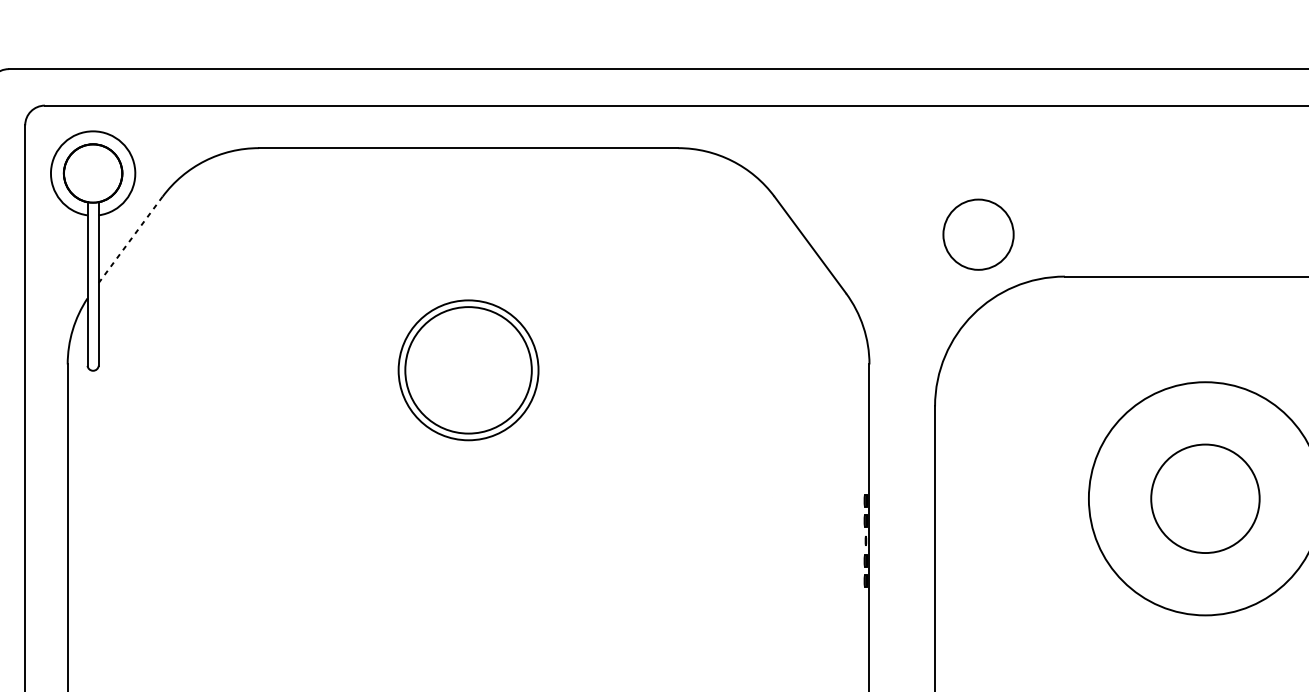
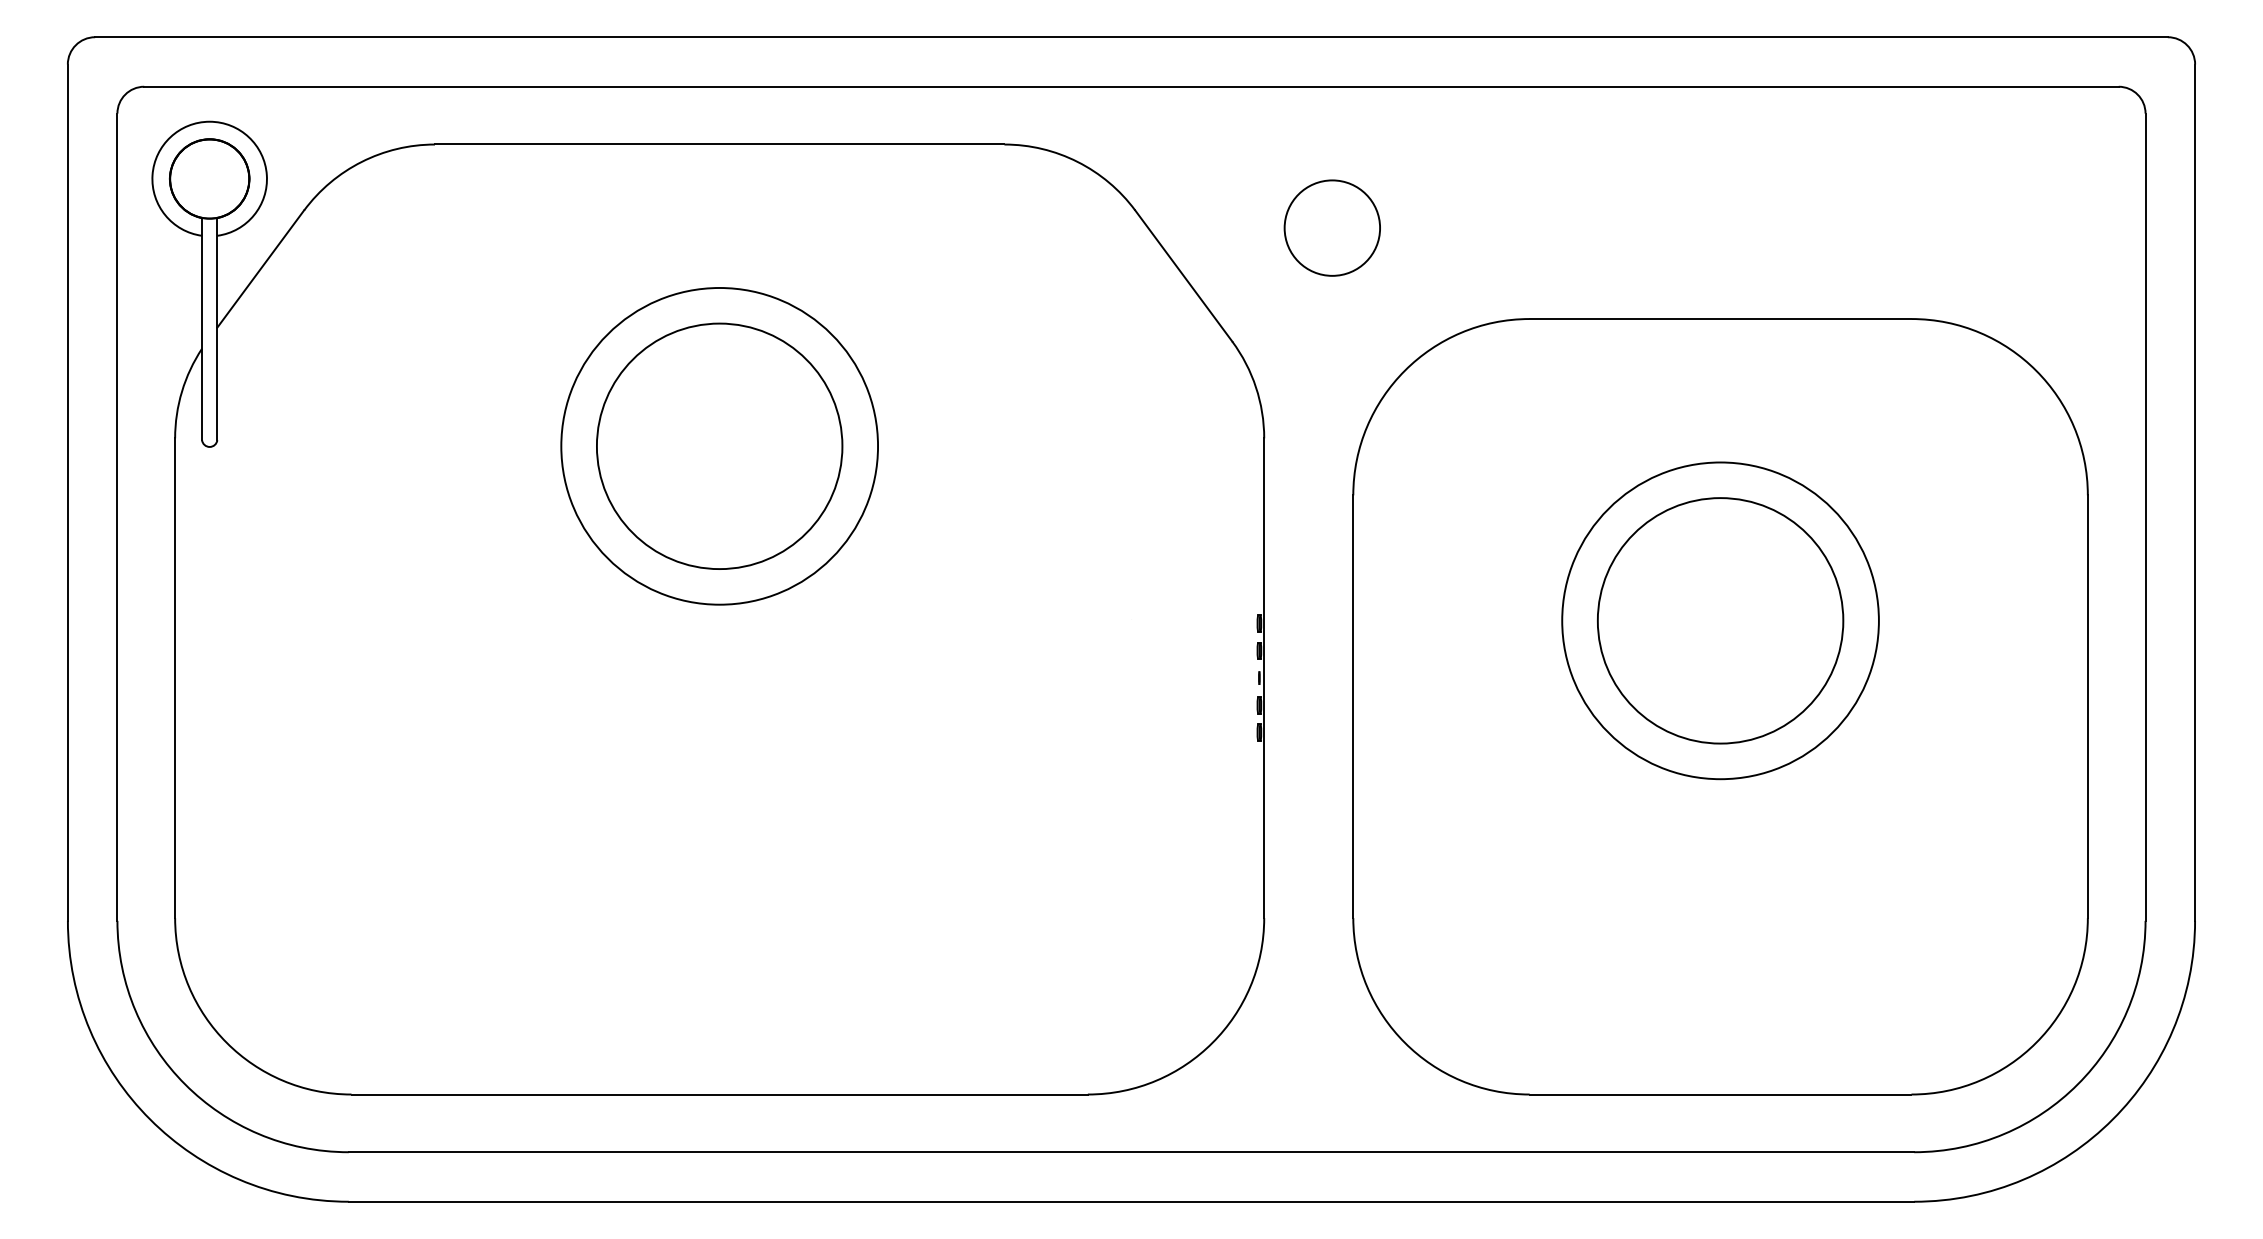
circle: (977, 234) -> (1331, 227), moved
line: (130, 240) -> (260, 269), dashed -> solid
circle: (468, 370) -> (719, 446), size x1.43
circle: (468, 370) -> (719, 446), size x1.67
circle: (1205, 498) -> (1720, 620), size x1.67

